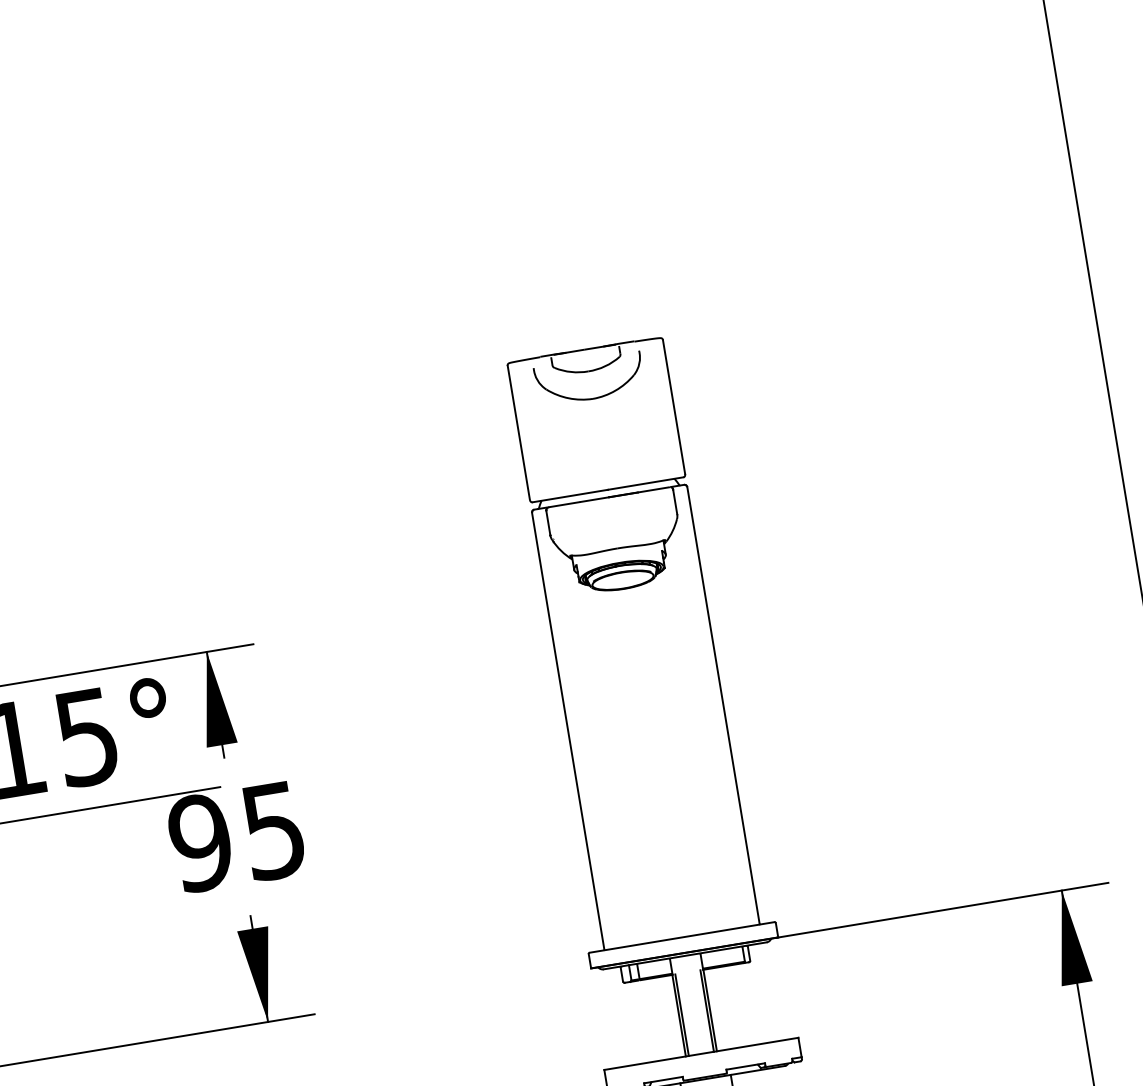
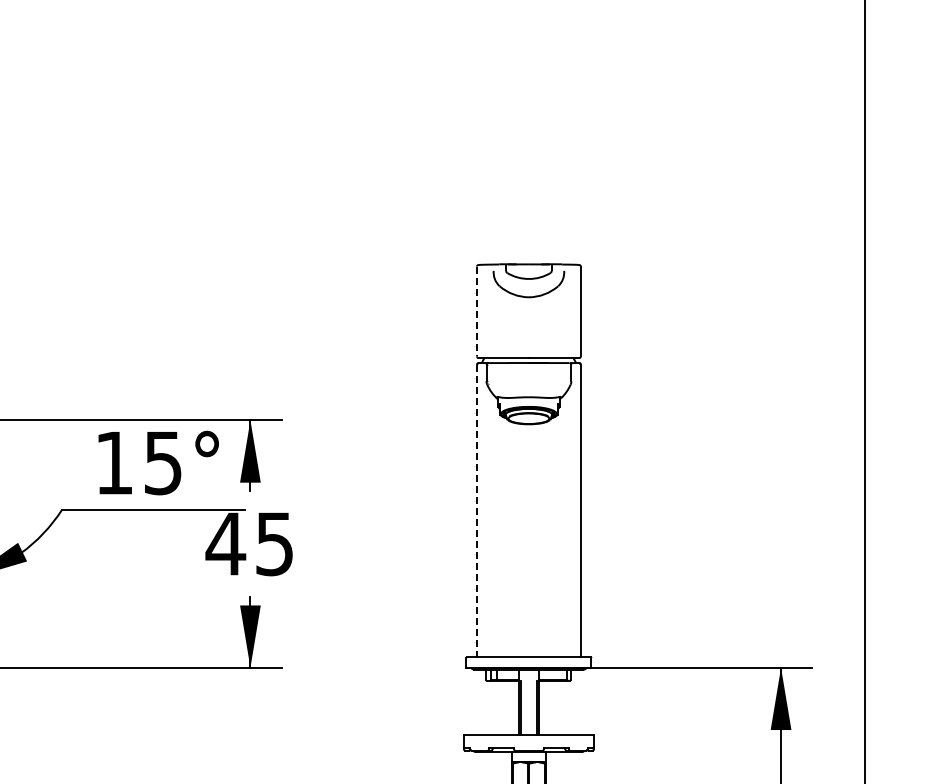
line: (519, 432) -> (477, 311), solid -> dashed
line: (568, 730) -> (477, 510), solid -> dashed
text: (200, 842) -> (225, 543), 95 -> 45

